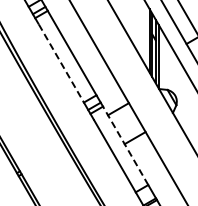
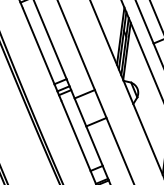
line: (61, 63) -> (38, 46), dashed -> solid
line: (125, 145) -> (86, 127), dashed -> solid

